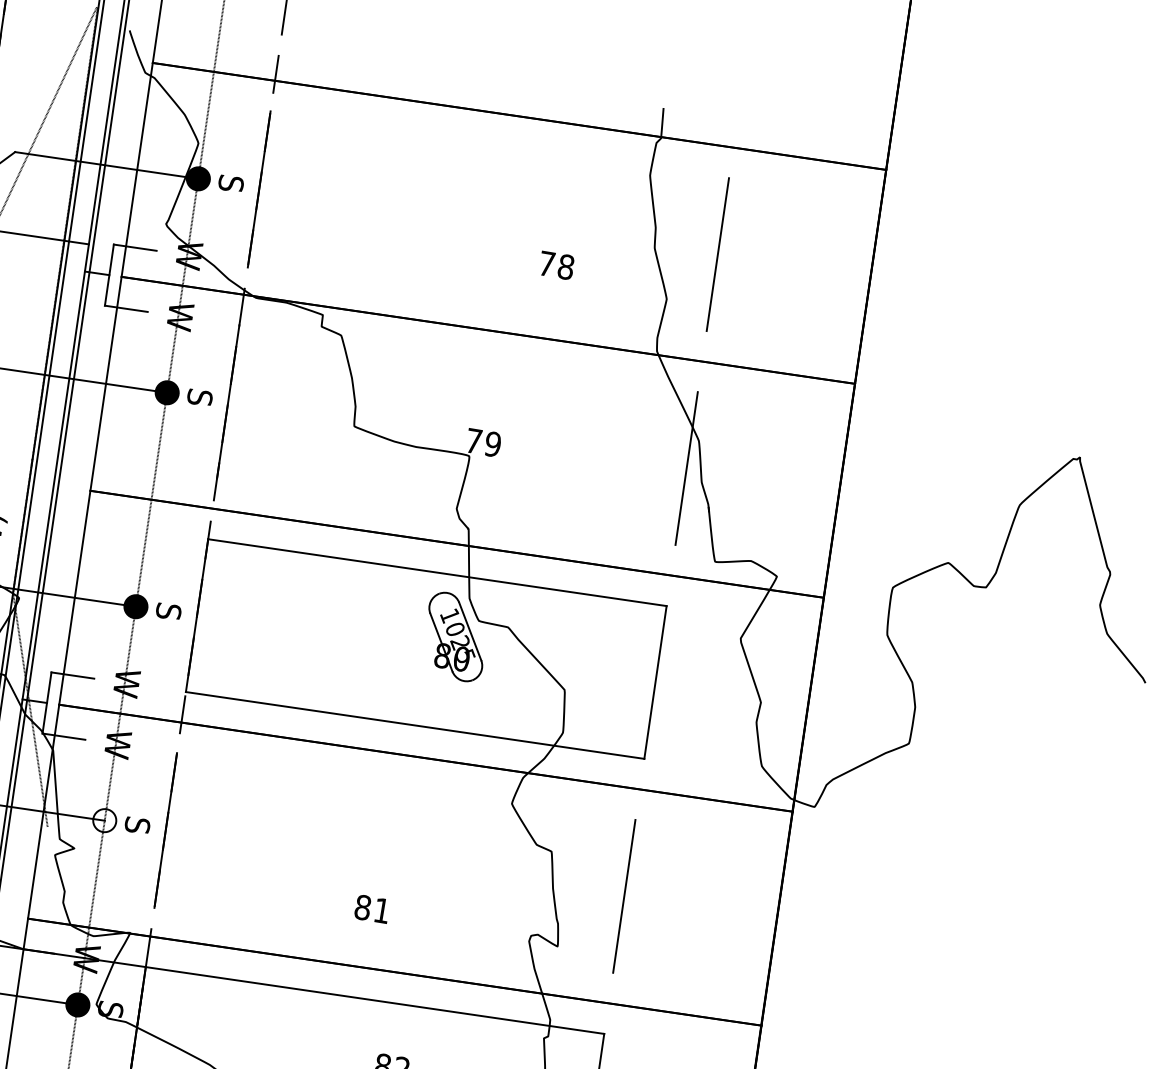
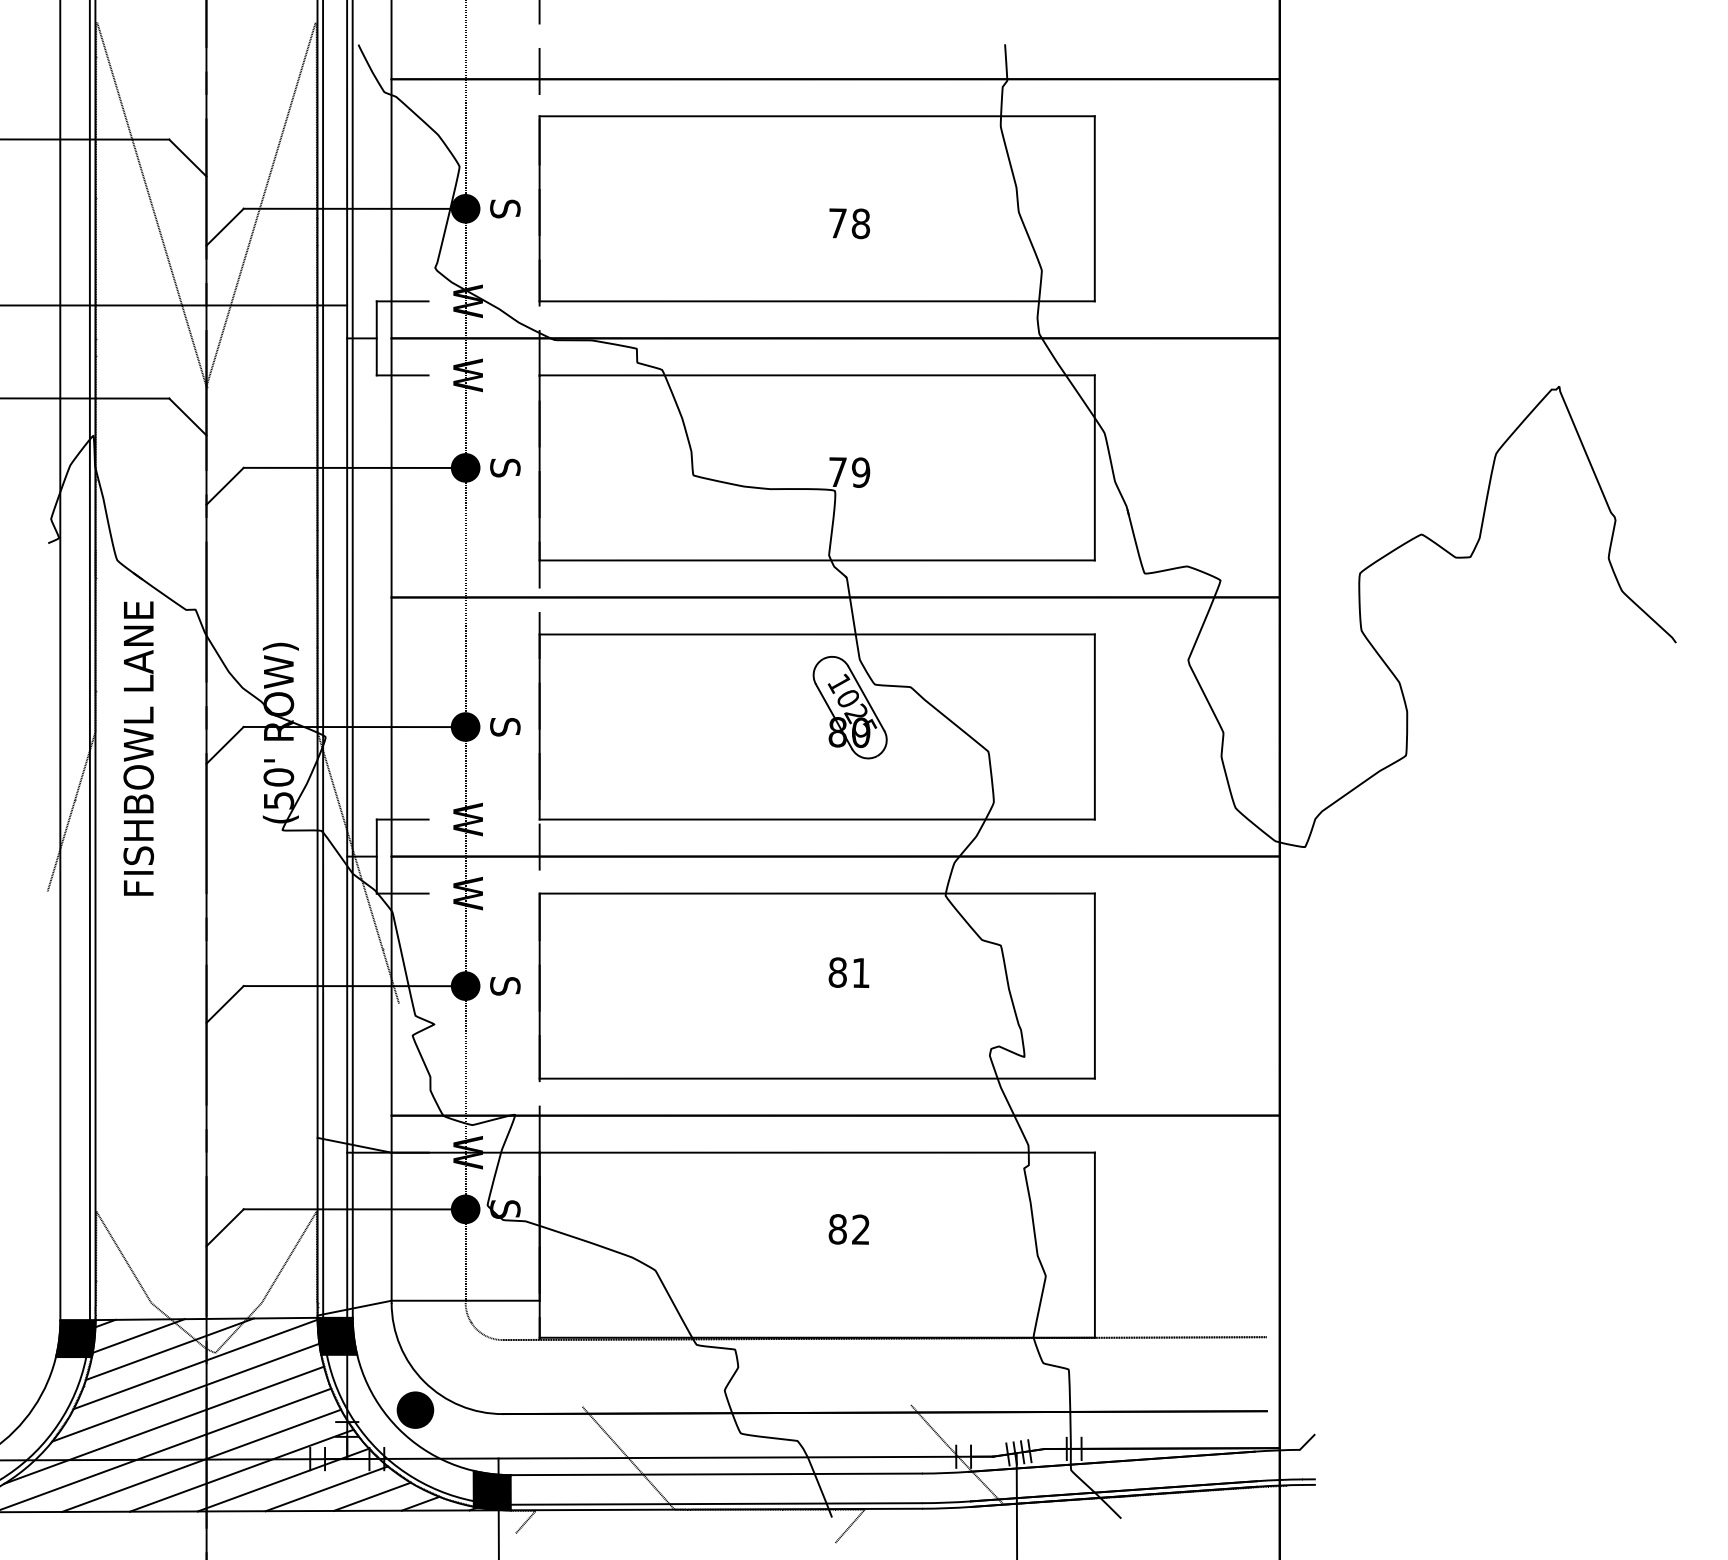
line: (499, 144) -> (816, 116), added
text: (556, 265) -> (849, 223), moved
line: (476, 297) -> (816, 301), added
line: (468, 358) -> (816, 375), added
line: (445, 511) -> (816, 560), added
line: (405, 786) -> (816, 893), added
fill: (104, 820) -> (465, 985), added
text: (371, 908) -> (848, 972), moved
line: (383, 939) -> (816, 1078), added

